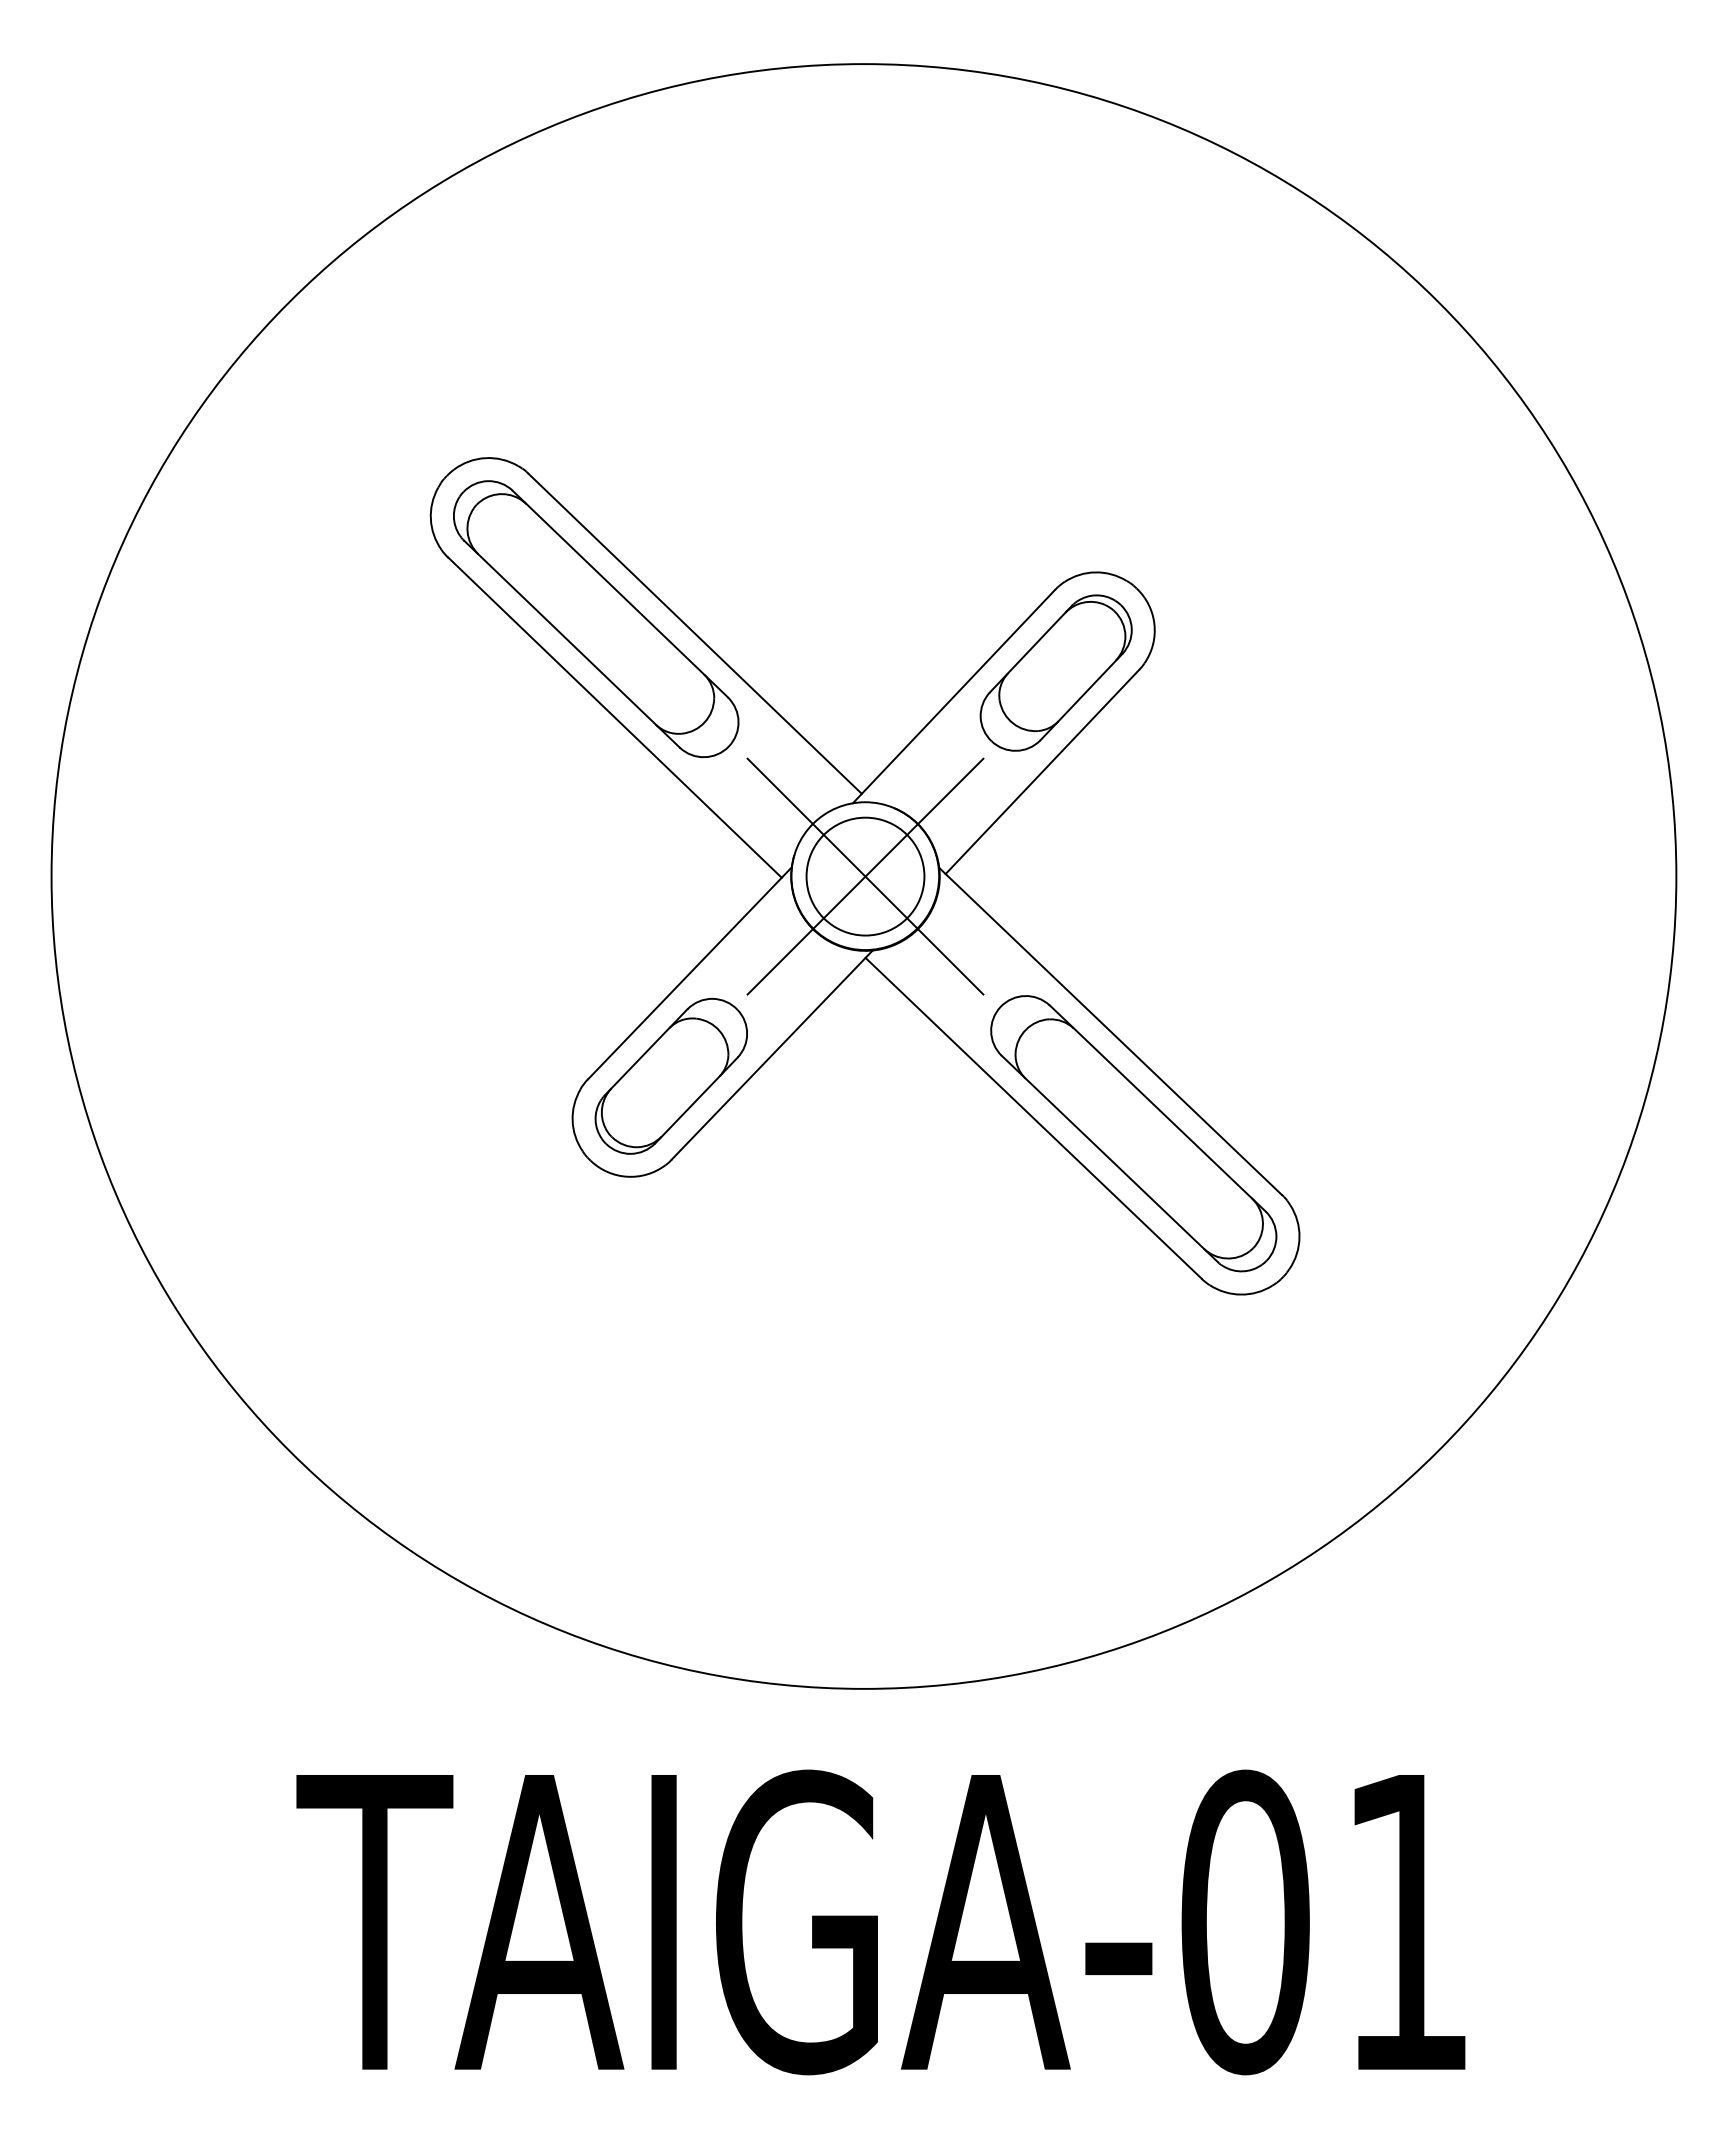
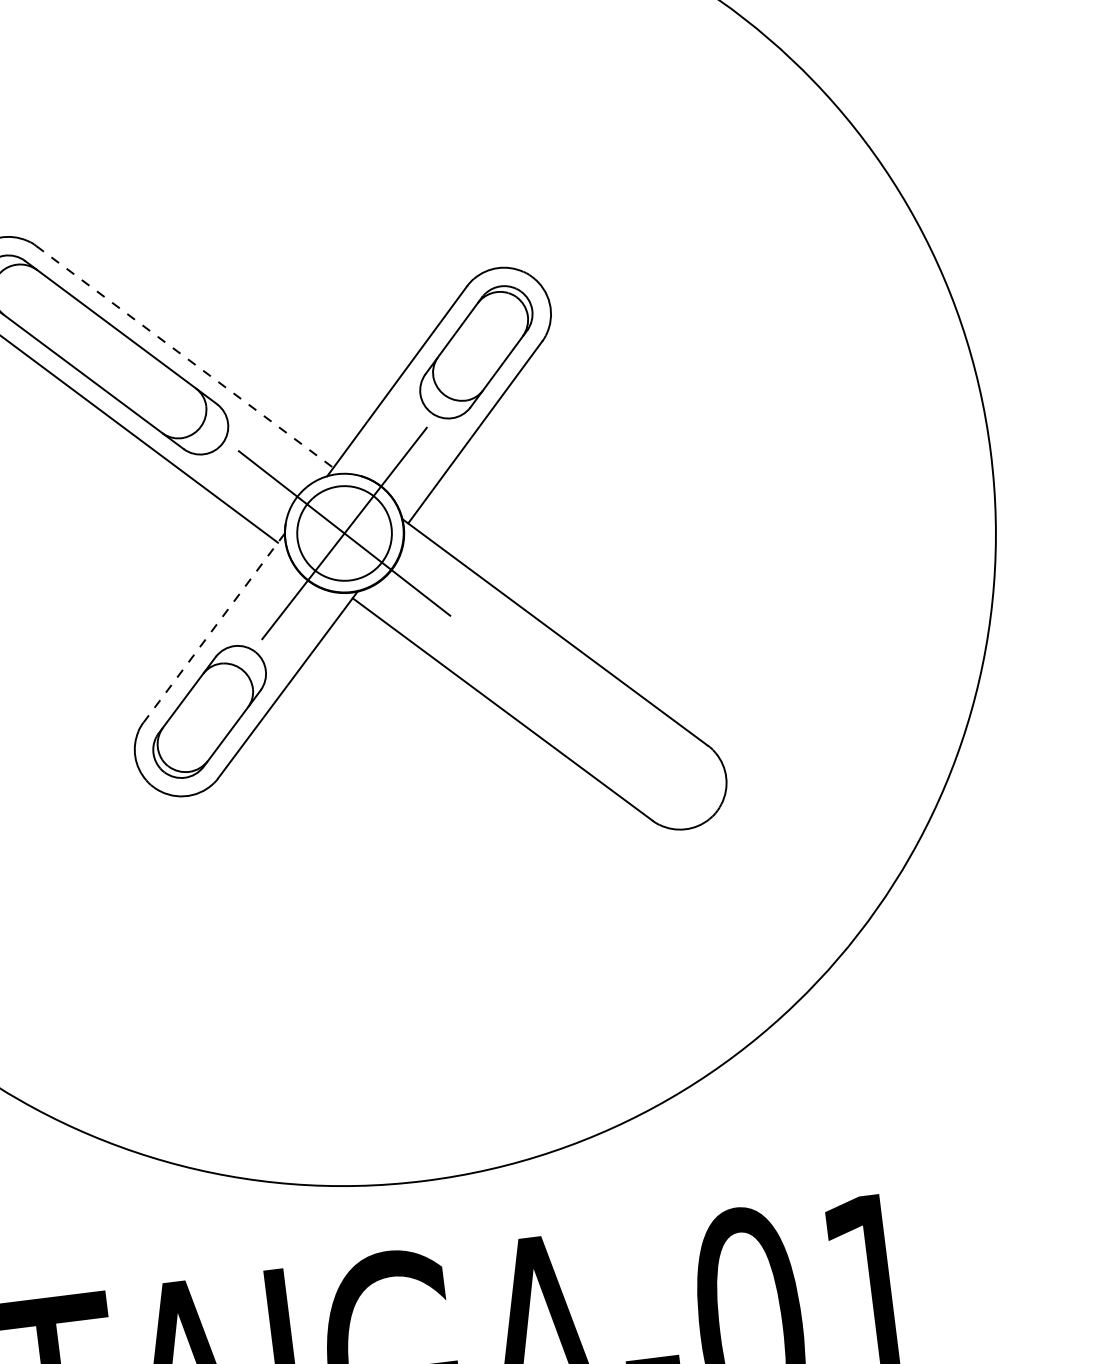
line: (695, 633) -> (184, 356), solid -> dashed
line: (690, 973) -> (214, 628), solid -> dashed
part: (1133, 1133) -> (583, 711), removed

